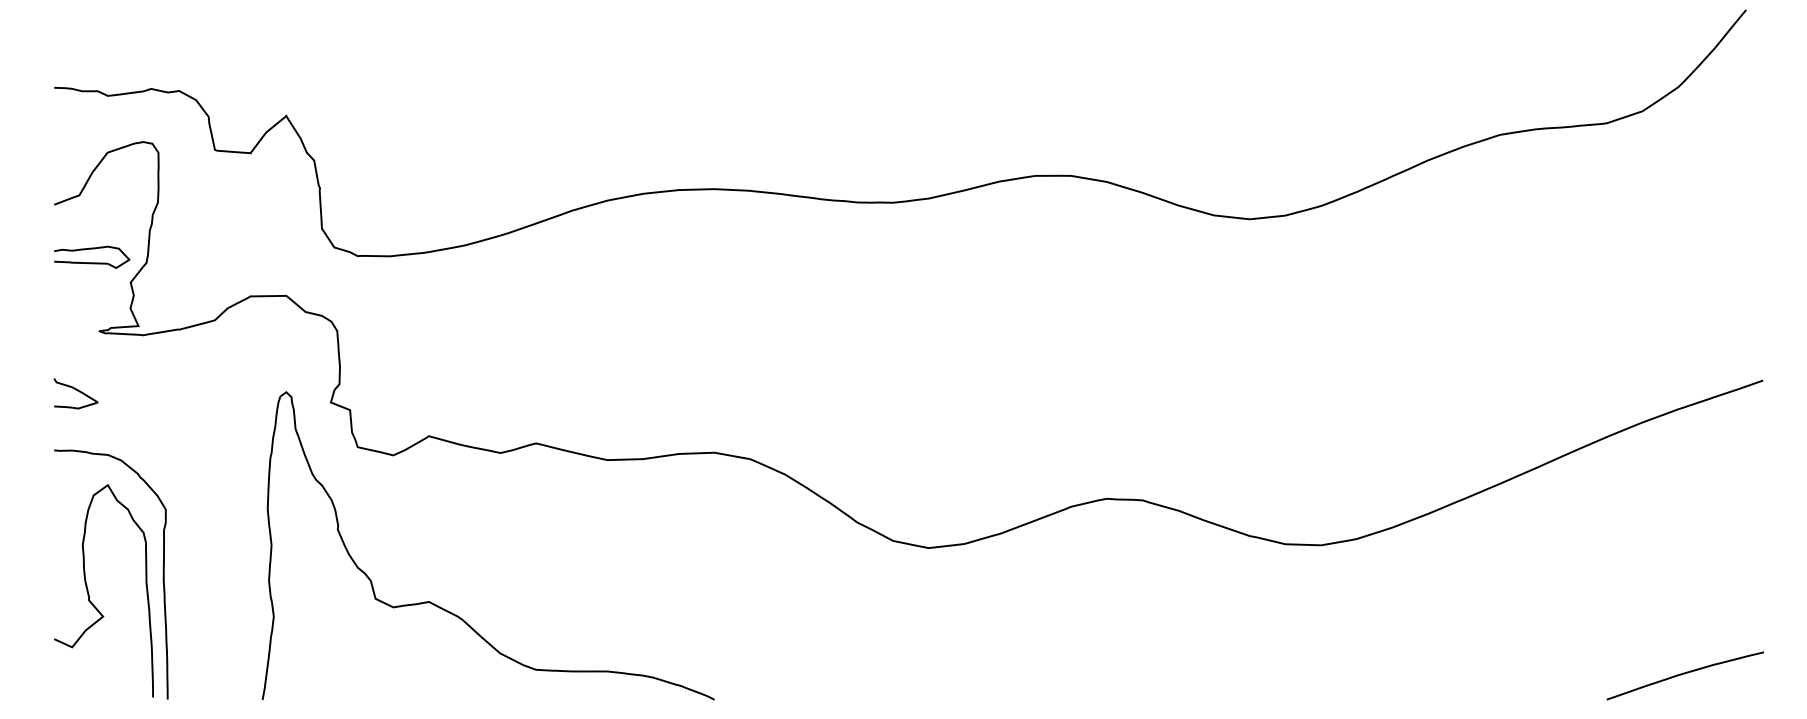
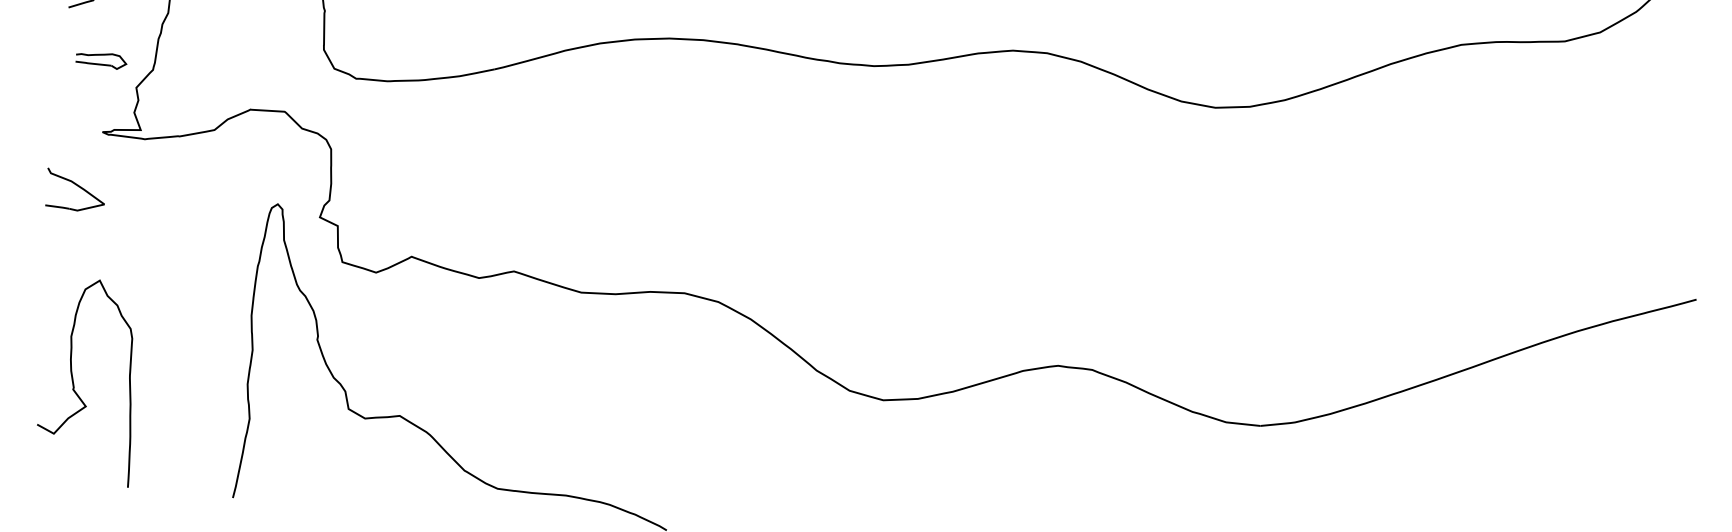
part: (92, 256) -> (101, 59), size x0.7
part: (75, 393) -> (75, 190), size x1.4
curve: (162, 574) -> (145, 370), removed

